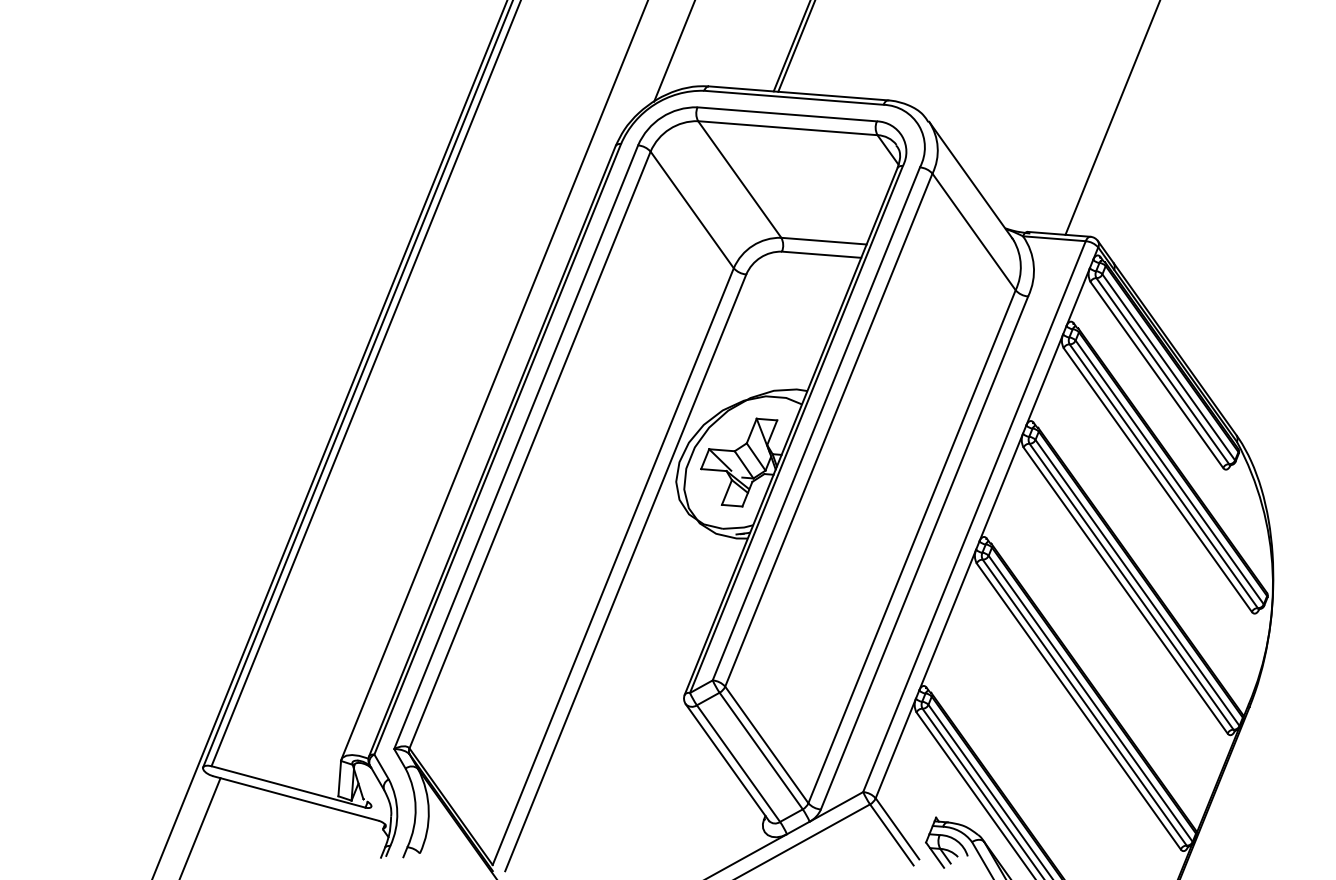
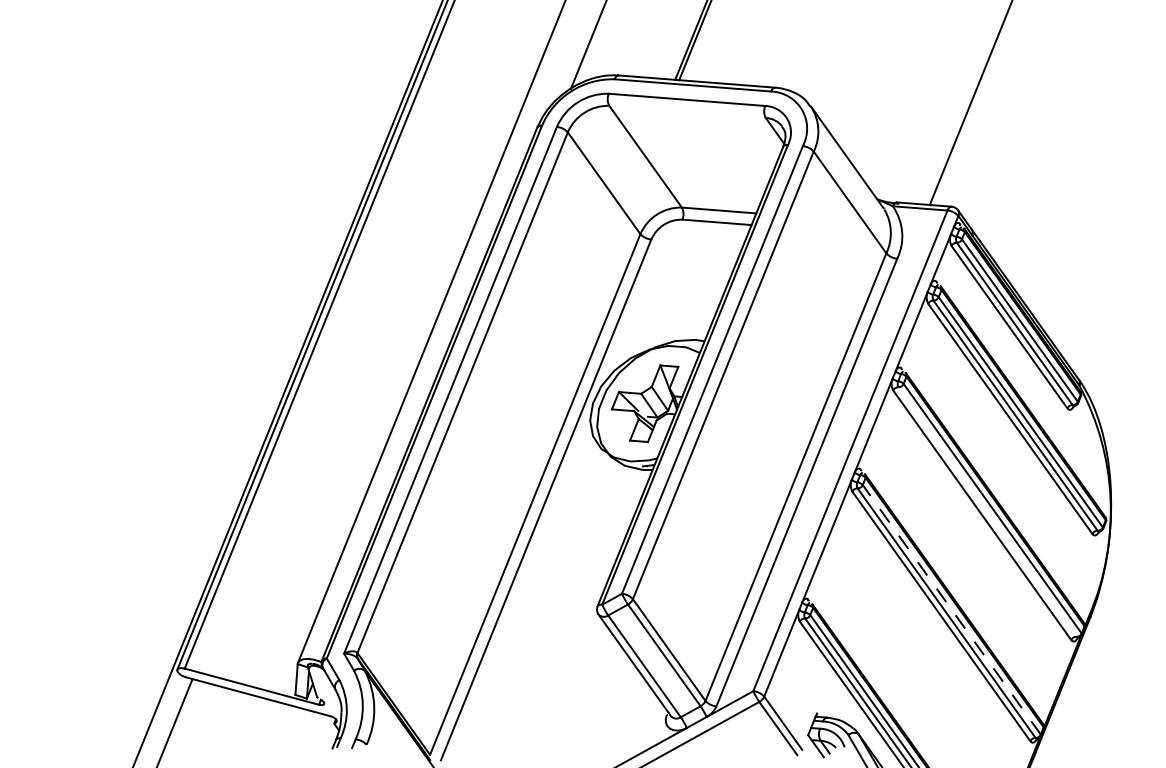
line: (787, 127) -> (687, 111), removed
line: (1131, 586) -> (987, 511), removed
line: (1090, 698) -> (951, 609), solid -> dashed

